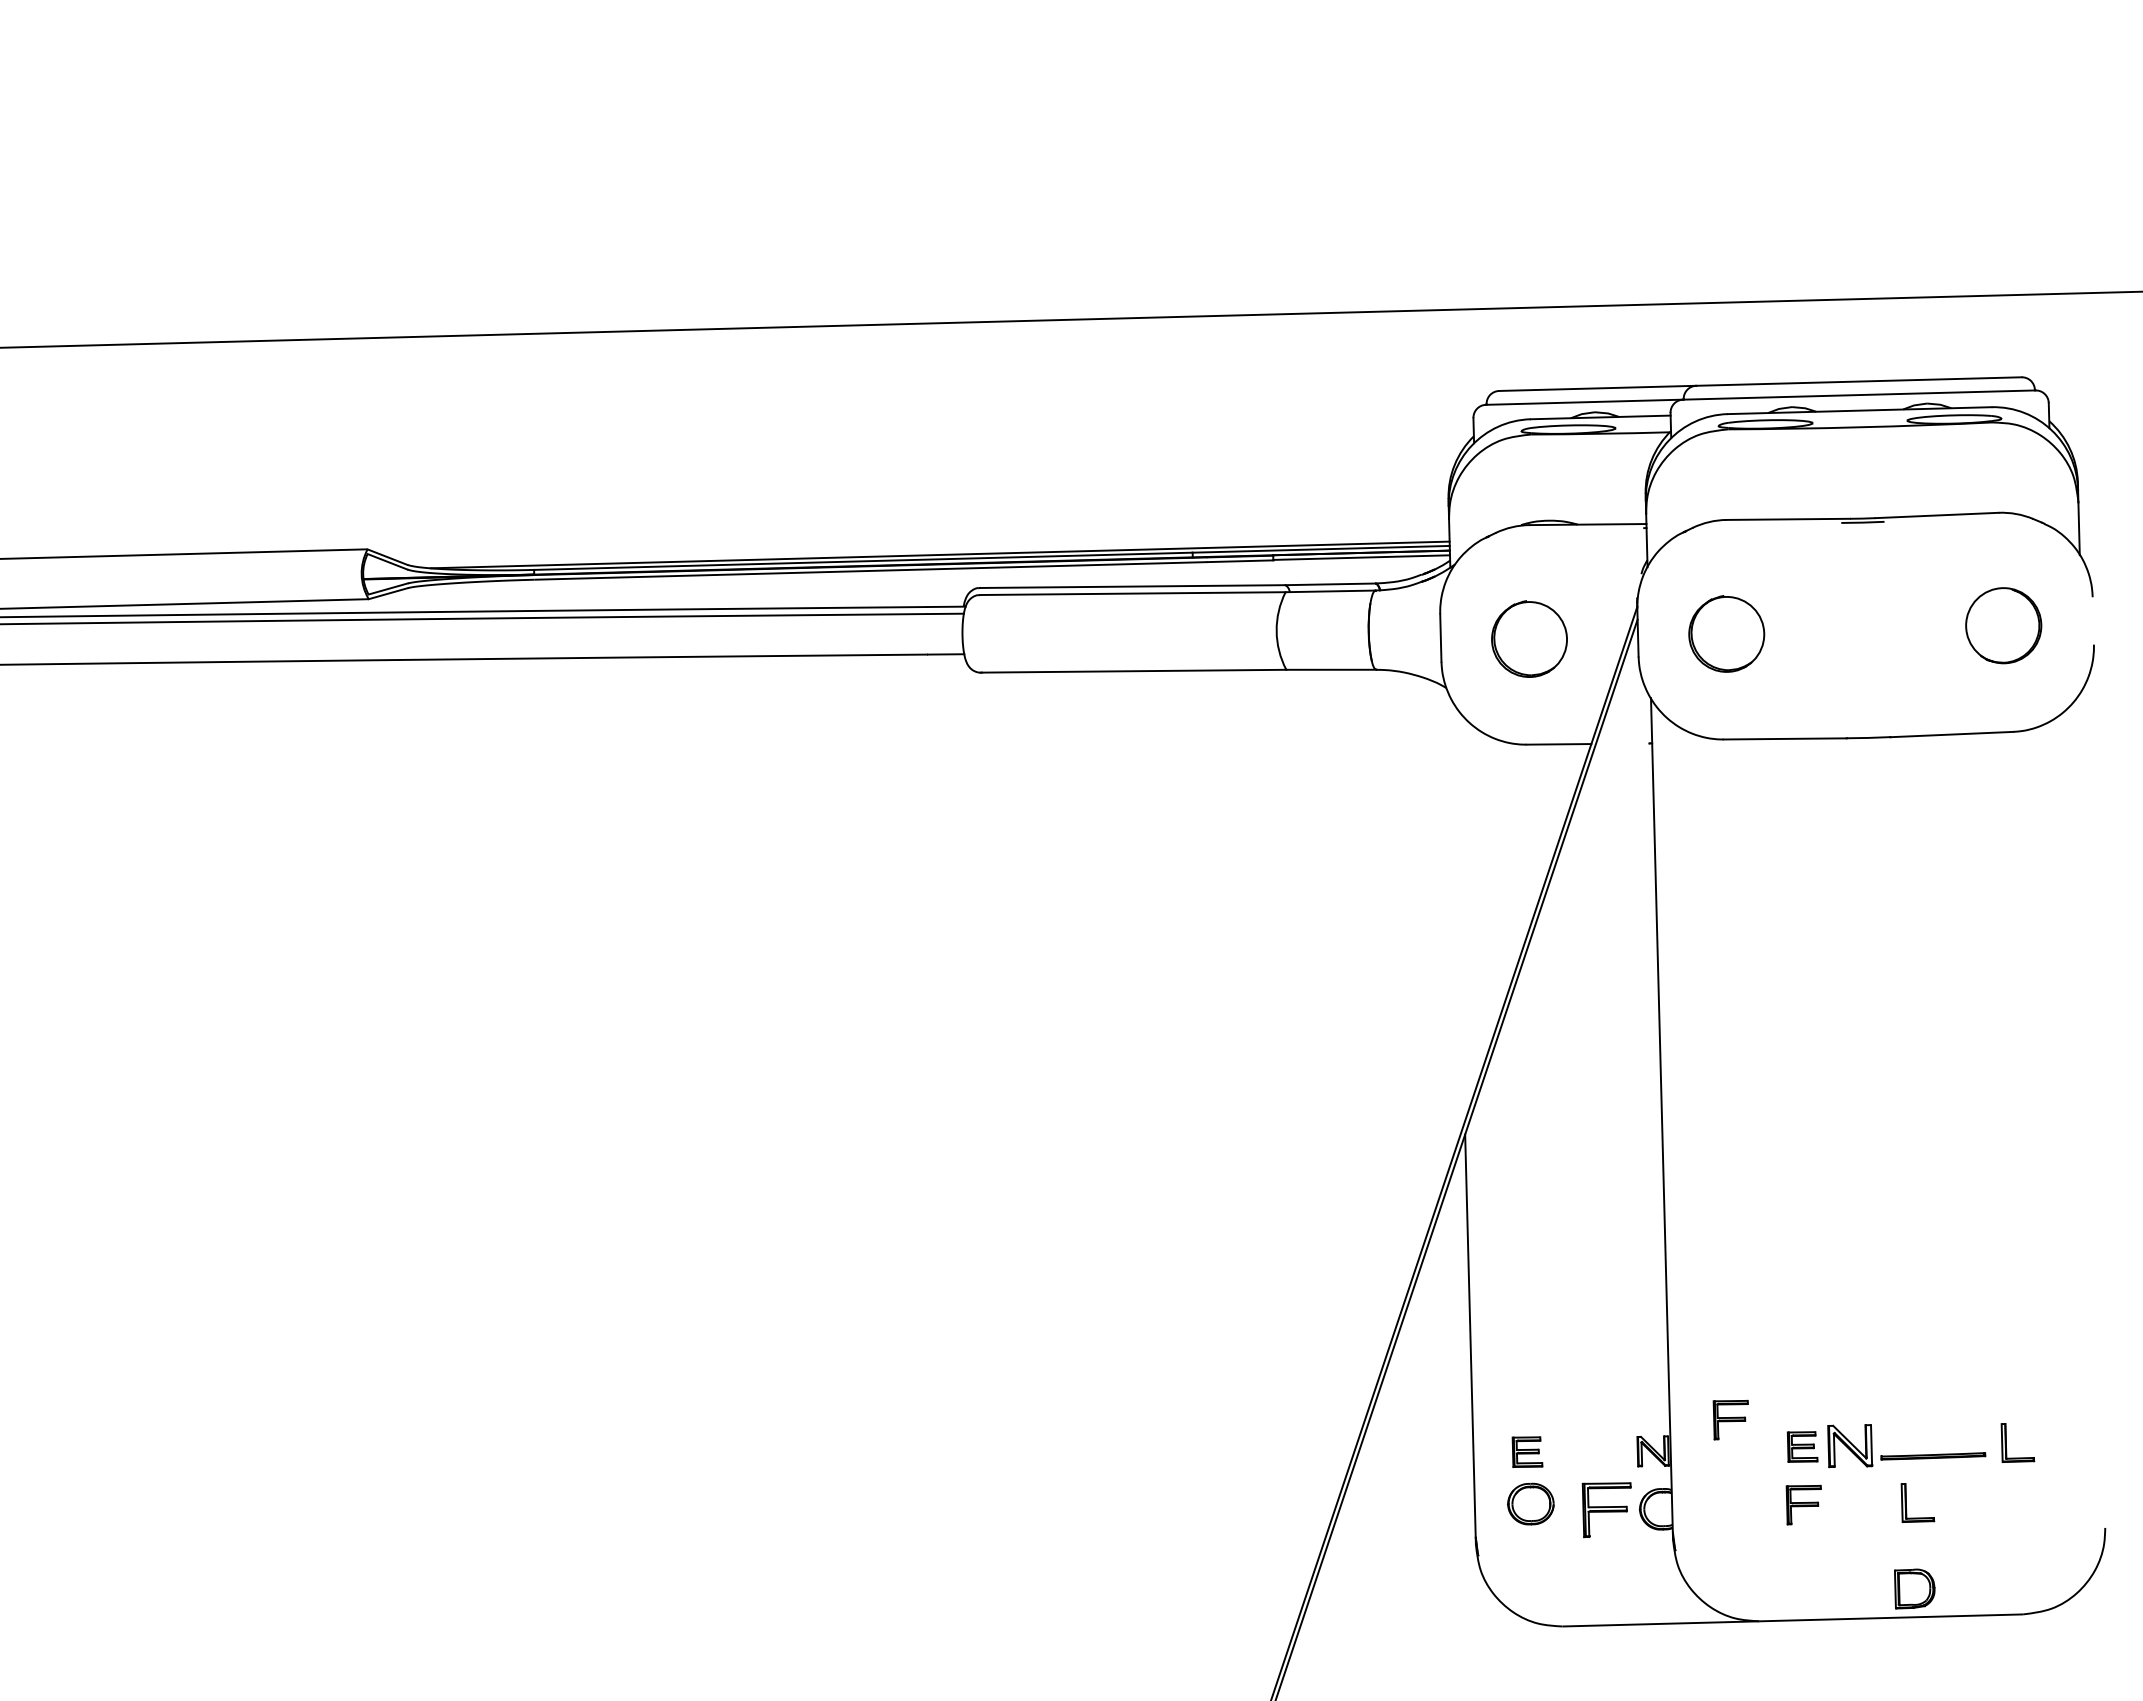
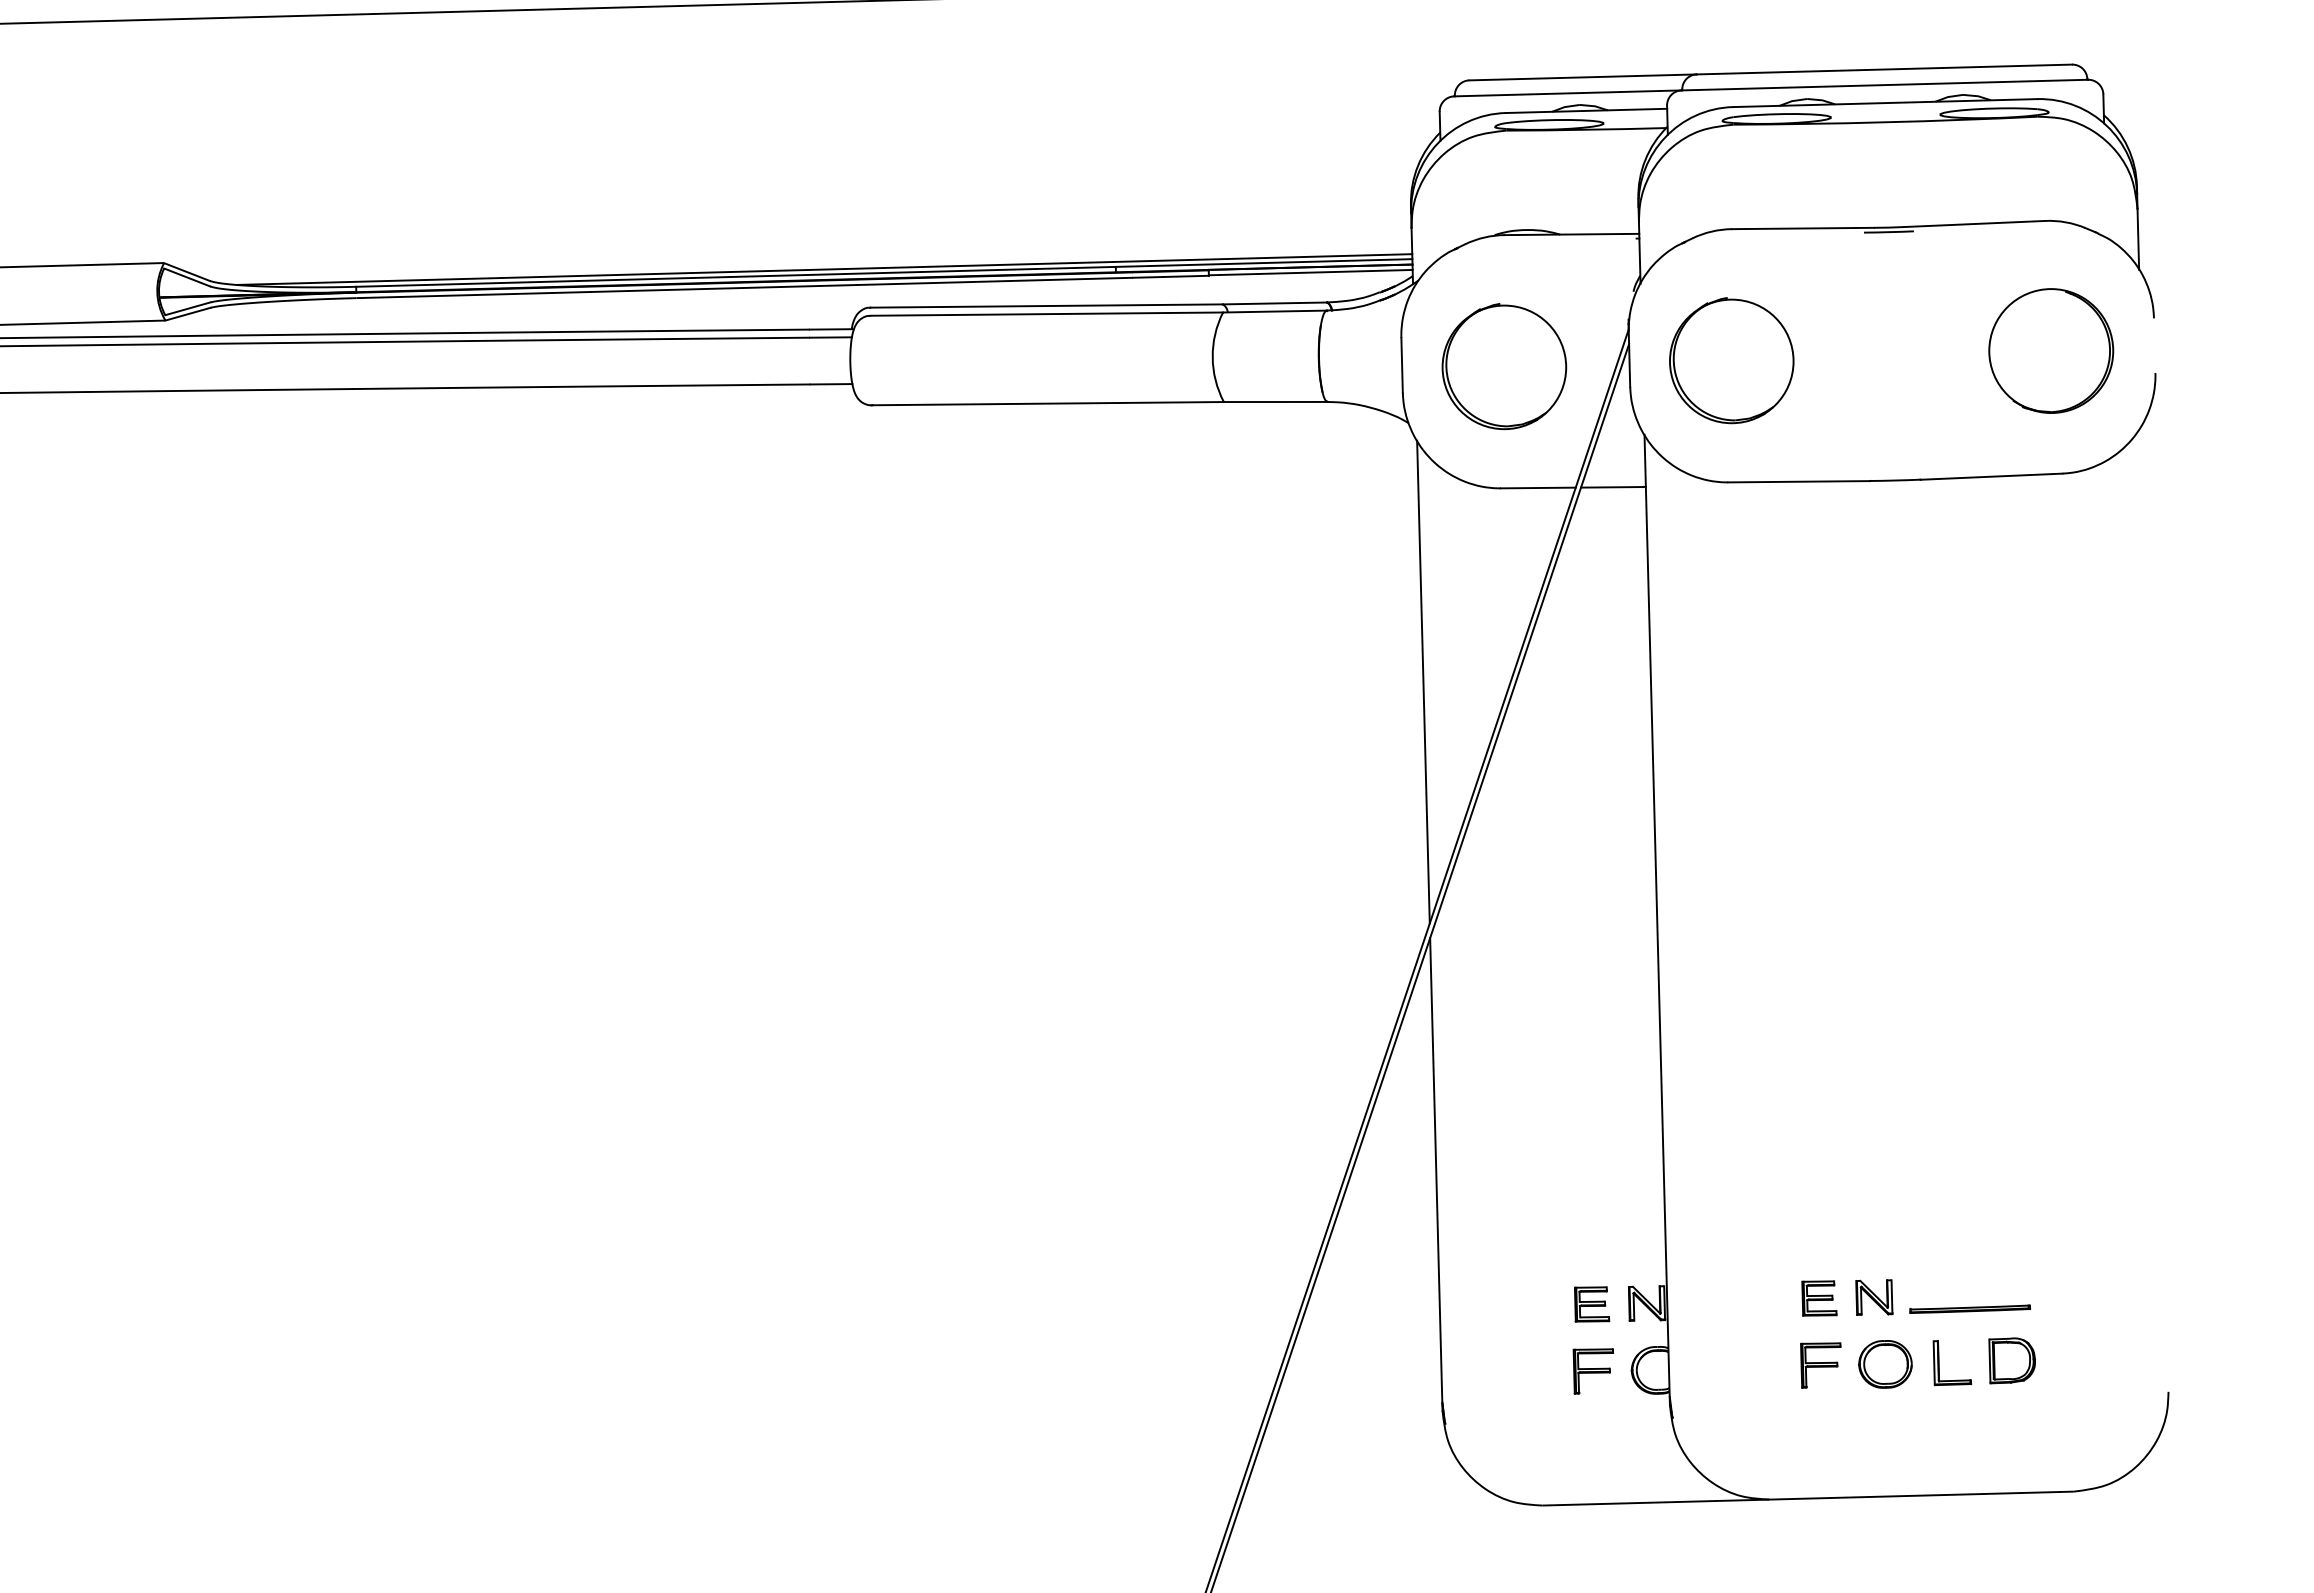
part: (2003, 625) -> (2051, 350), size x1.43
part: (1726, 633) -> (1731, 360), size x1.43
part: (1529, 638) -> (1504, 365), size x1.43
line: (1622, 743) -> (1611, 487), added
line: (1458, 912) -> (1422, 681), added
part: (1730, 1419) -> (1736, 1266), removed
part: (2006, 1442) -> (2054, 1293), removed
part: (1850, 1446) -> (1874, 1297), size x0.71
part: (1527, 1451) -> (1592, 1303), moved
part: (1530, 1503) -> (1885, 1363), moved
part: (1606, 1510) -> (1593, 1371), size x0.71
part: (1914, 1588) -> (2011, 1360), moved

